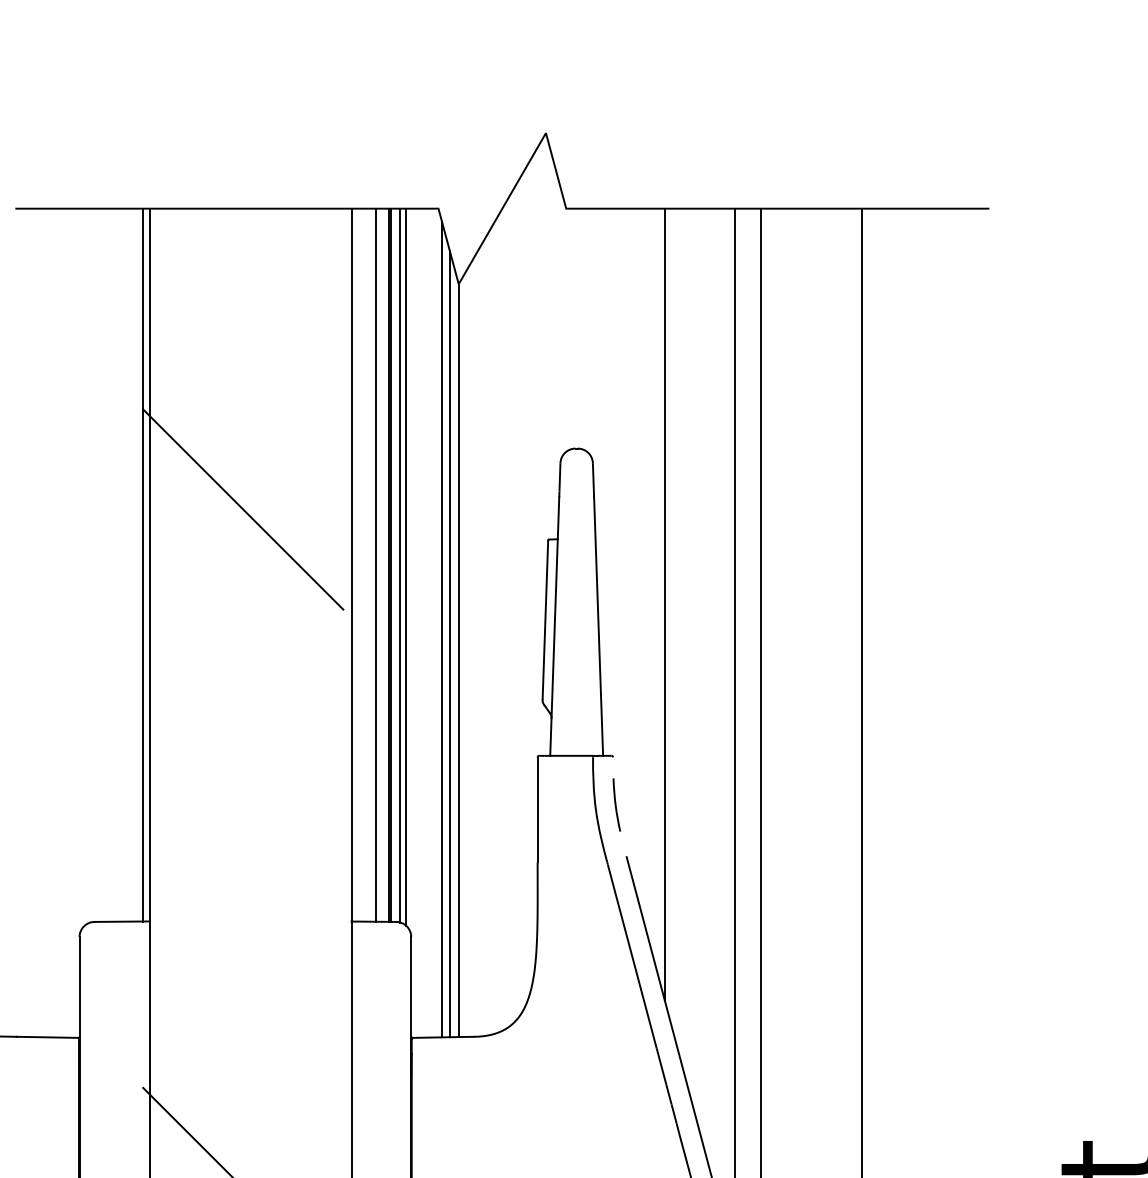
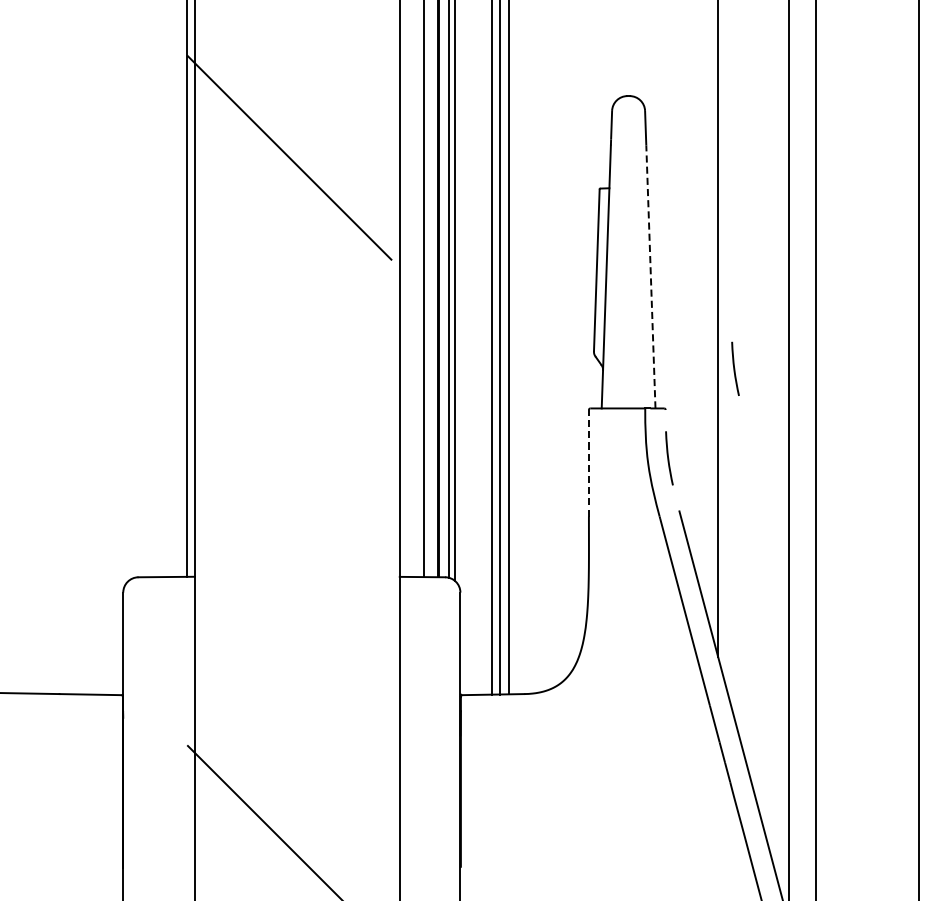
line: (598, 626) -> (650, 276), solid -> dashed
curve: (681, 716) -> (735, 368), added
line: (537, 809) -> (588, 462), solid -> dashed

